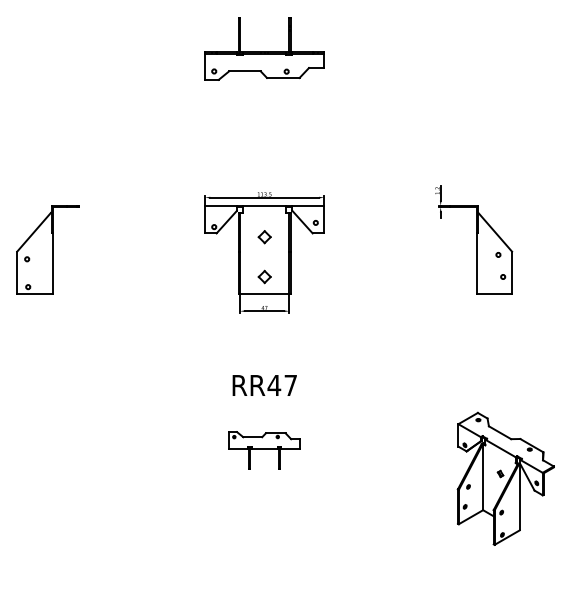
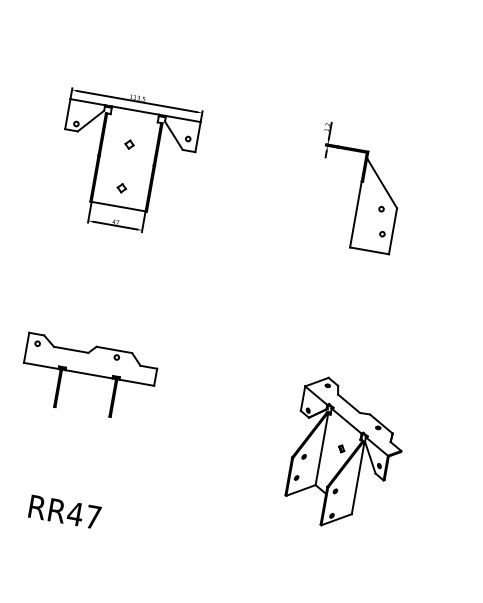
part: (264, 236) -> (129, 144), size x0.62
part: (264, 276) -> (121, 187), size x0.62
text: (264, 385) -> (64, 512), moved
part: (264, 450) -> (88, 377), size x1.67

